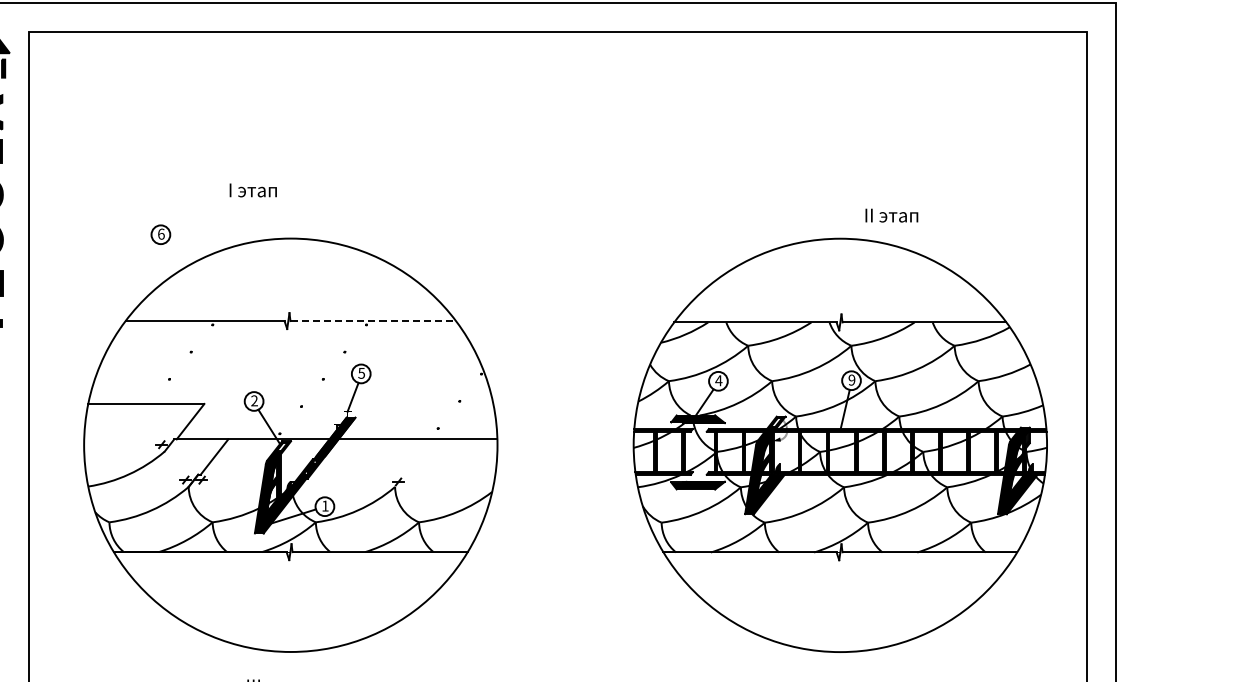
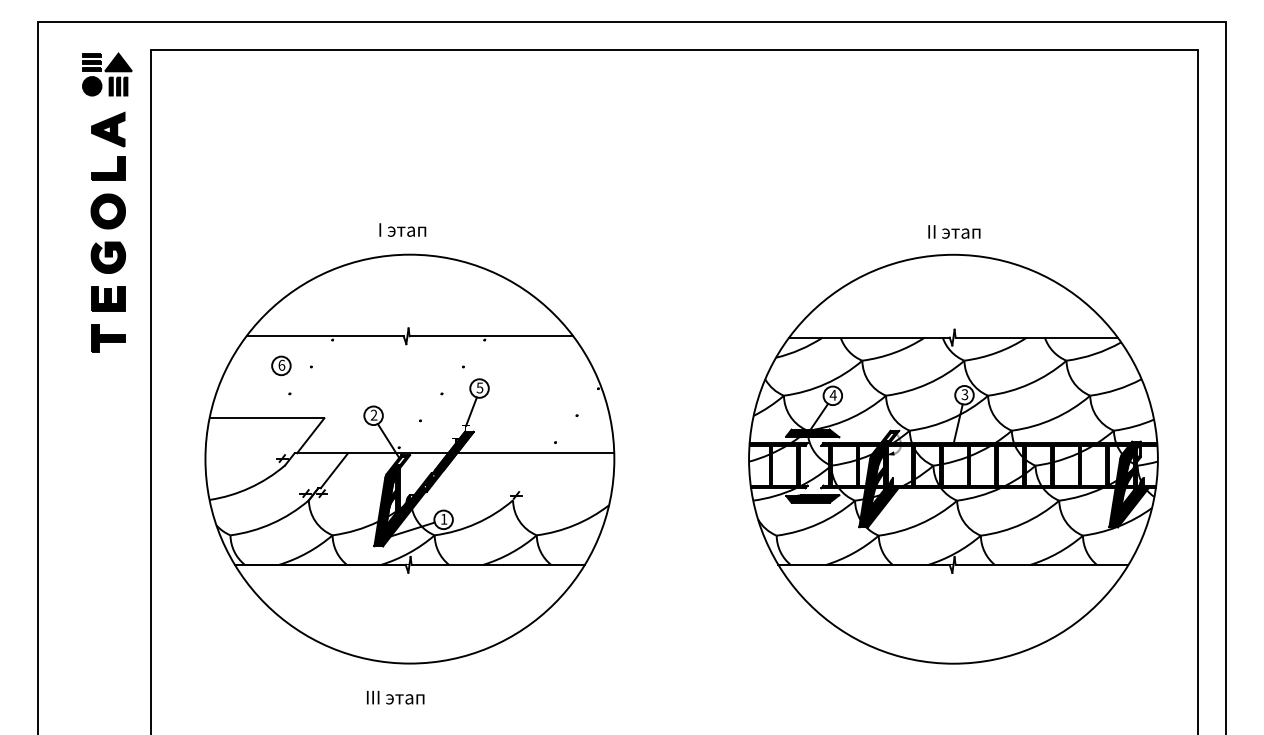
text: (253, 189) -> (402, 229), moved
text: (891, 215) -> (954, 231), moved
part: (161, 234) -> (281, 365), moved
line: (373, 321) -> (491, 336), dashed -> solid
text: (851, 379) -> (964, 394), 9 -> 3

